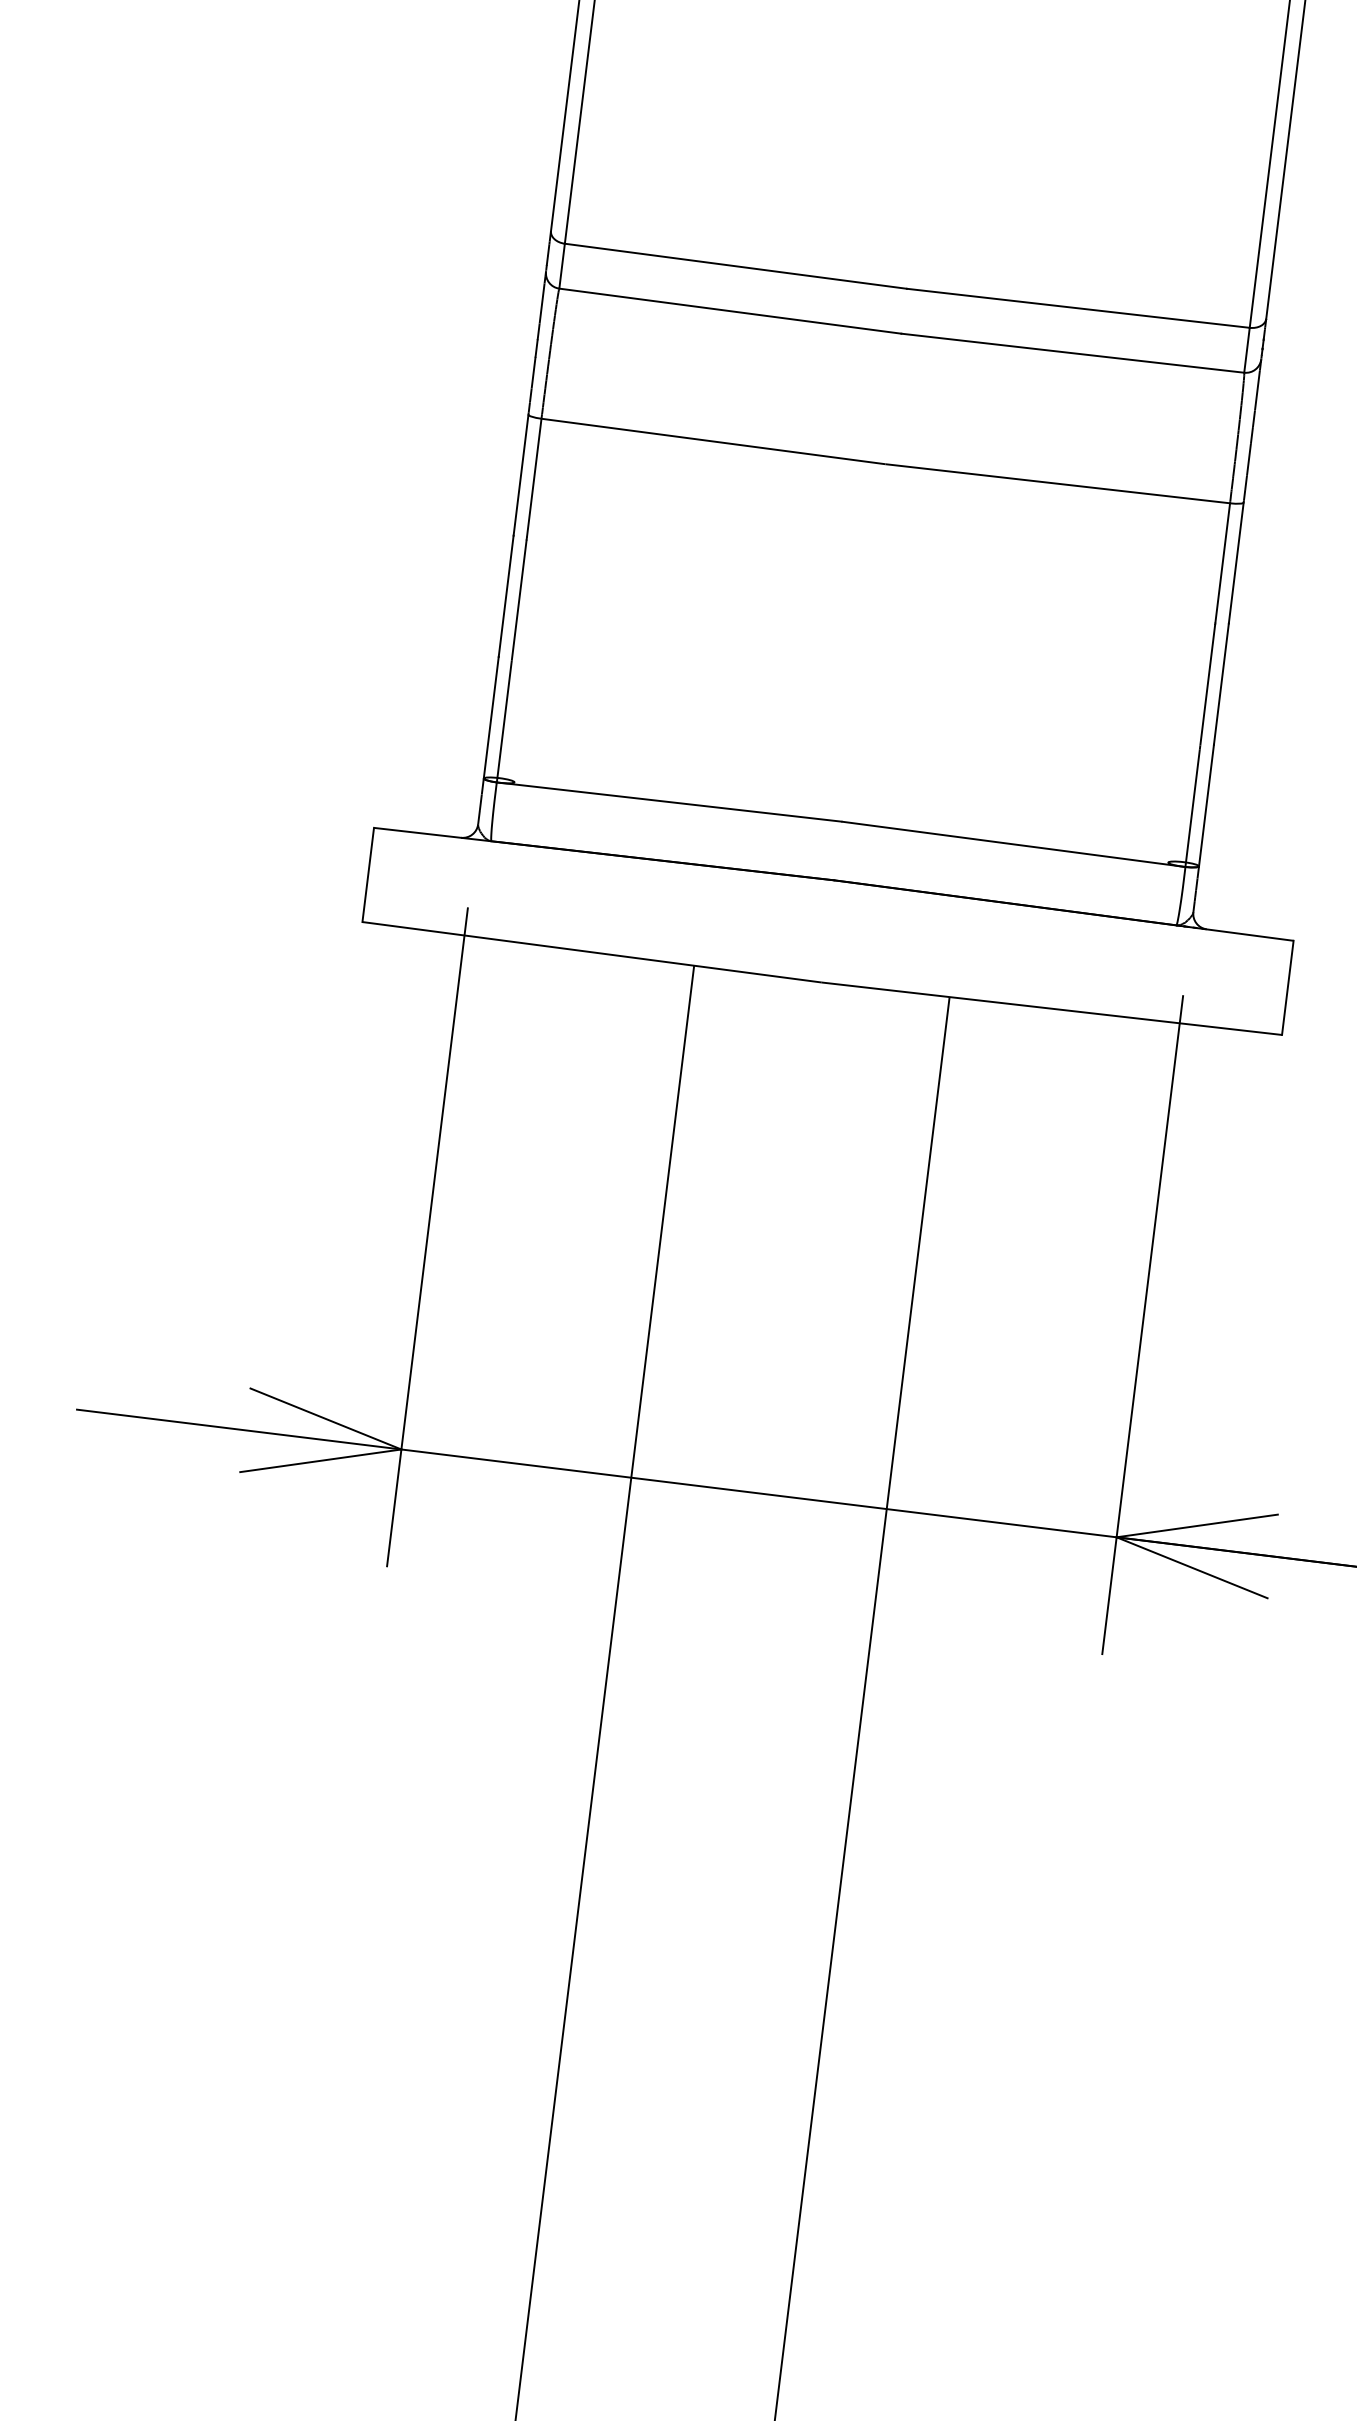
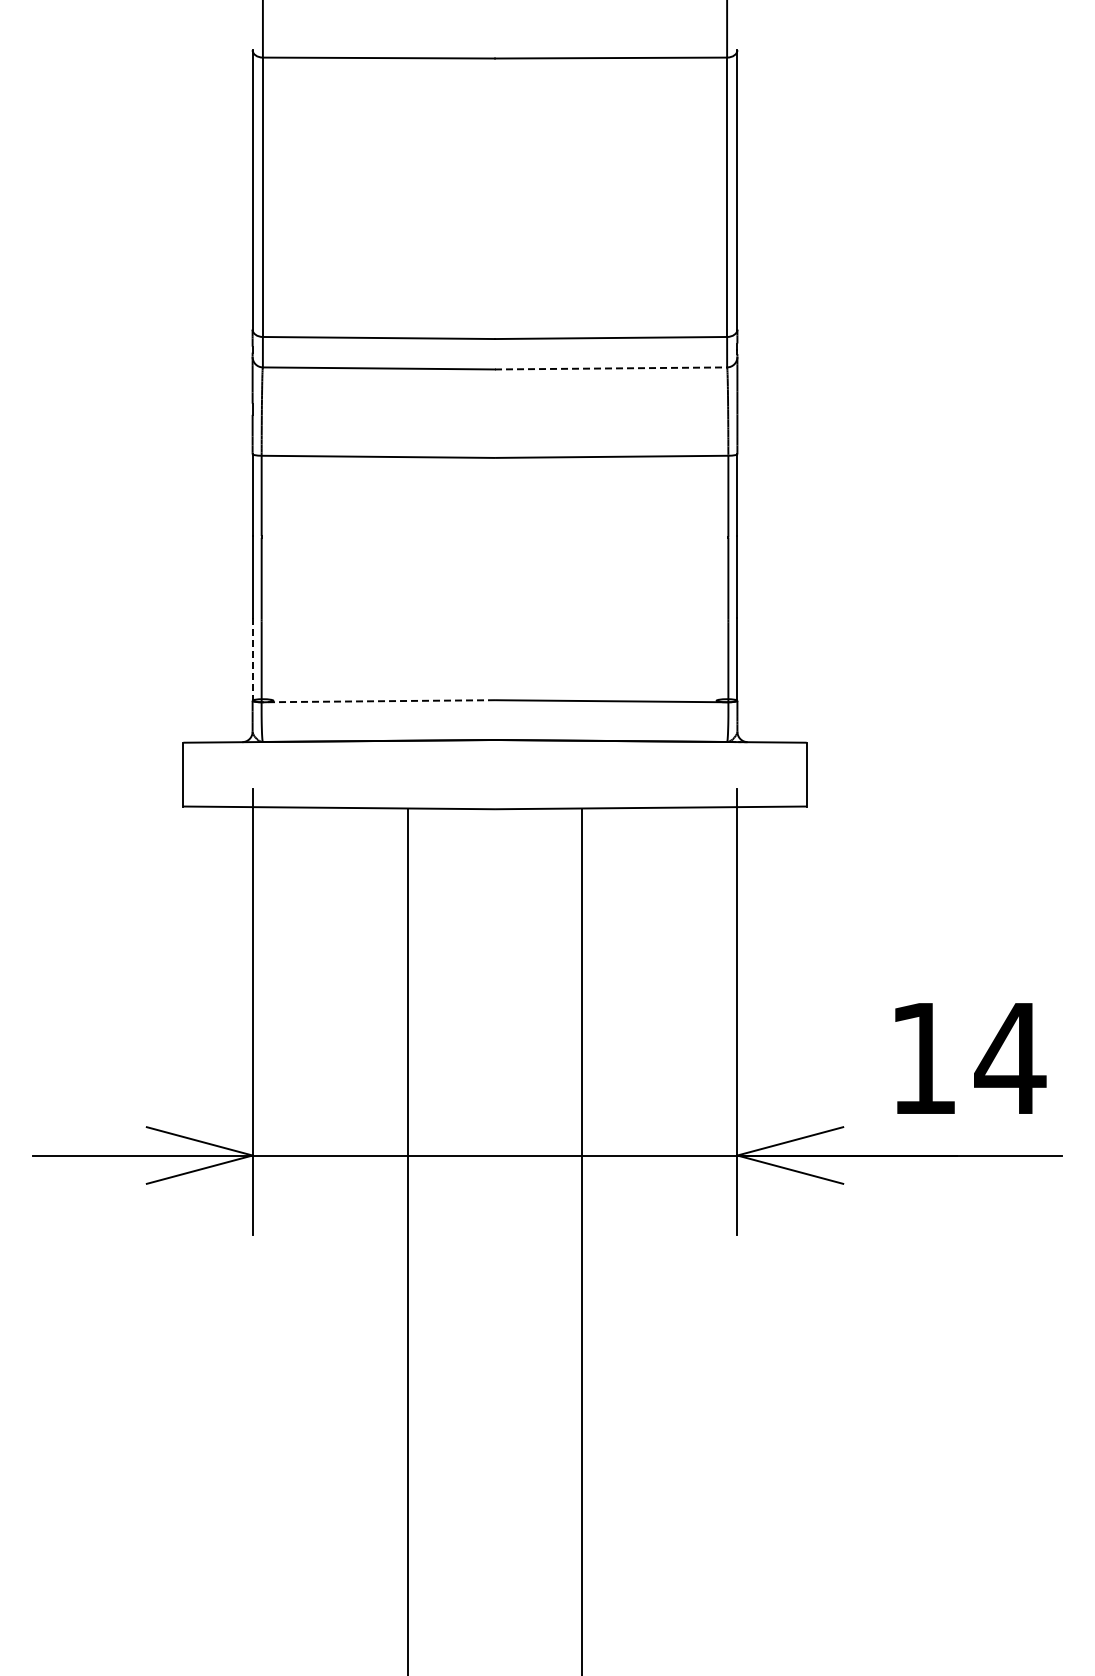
line: (1073, 353) -> (611, 368), solid -> dashed
line: (490, 719) -> (252, 660), solid -> dashed
line: (669, 802) -> (378, 701), solid -> dashed

